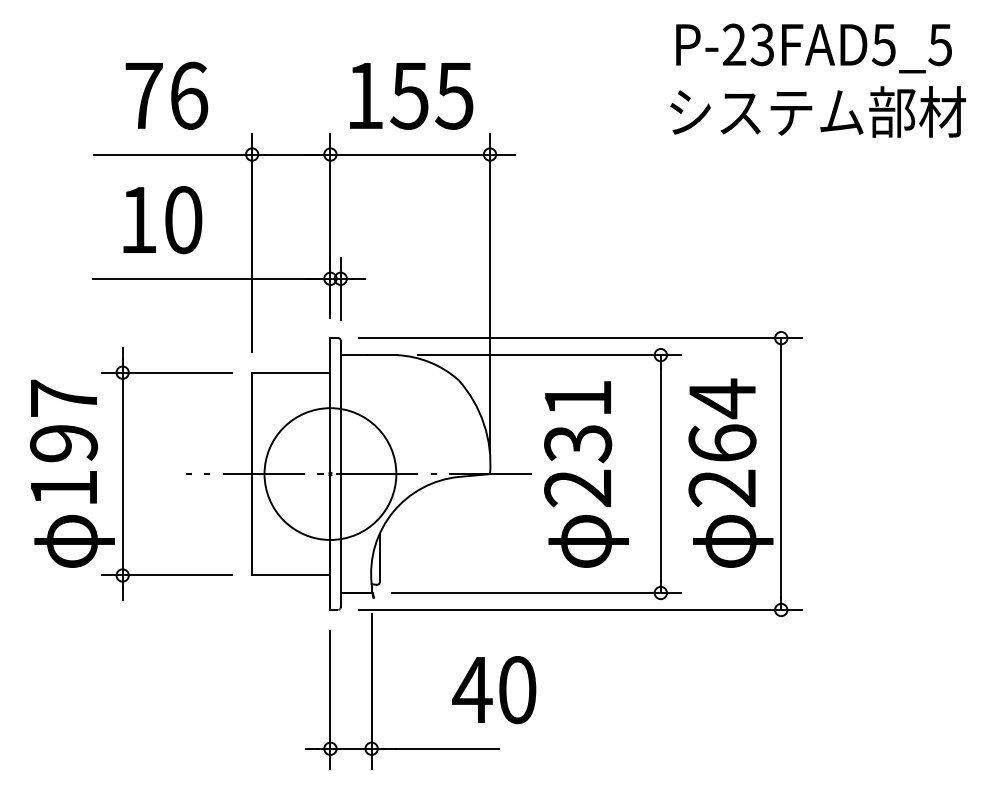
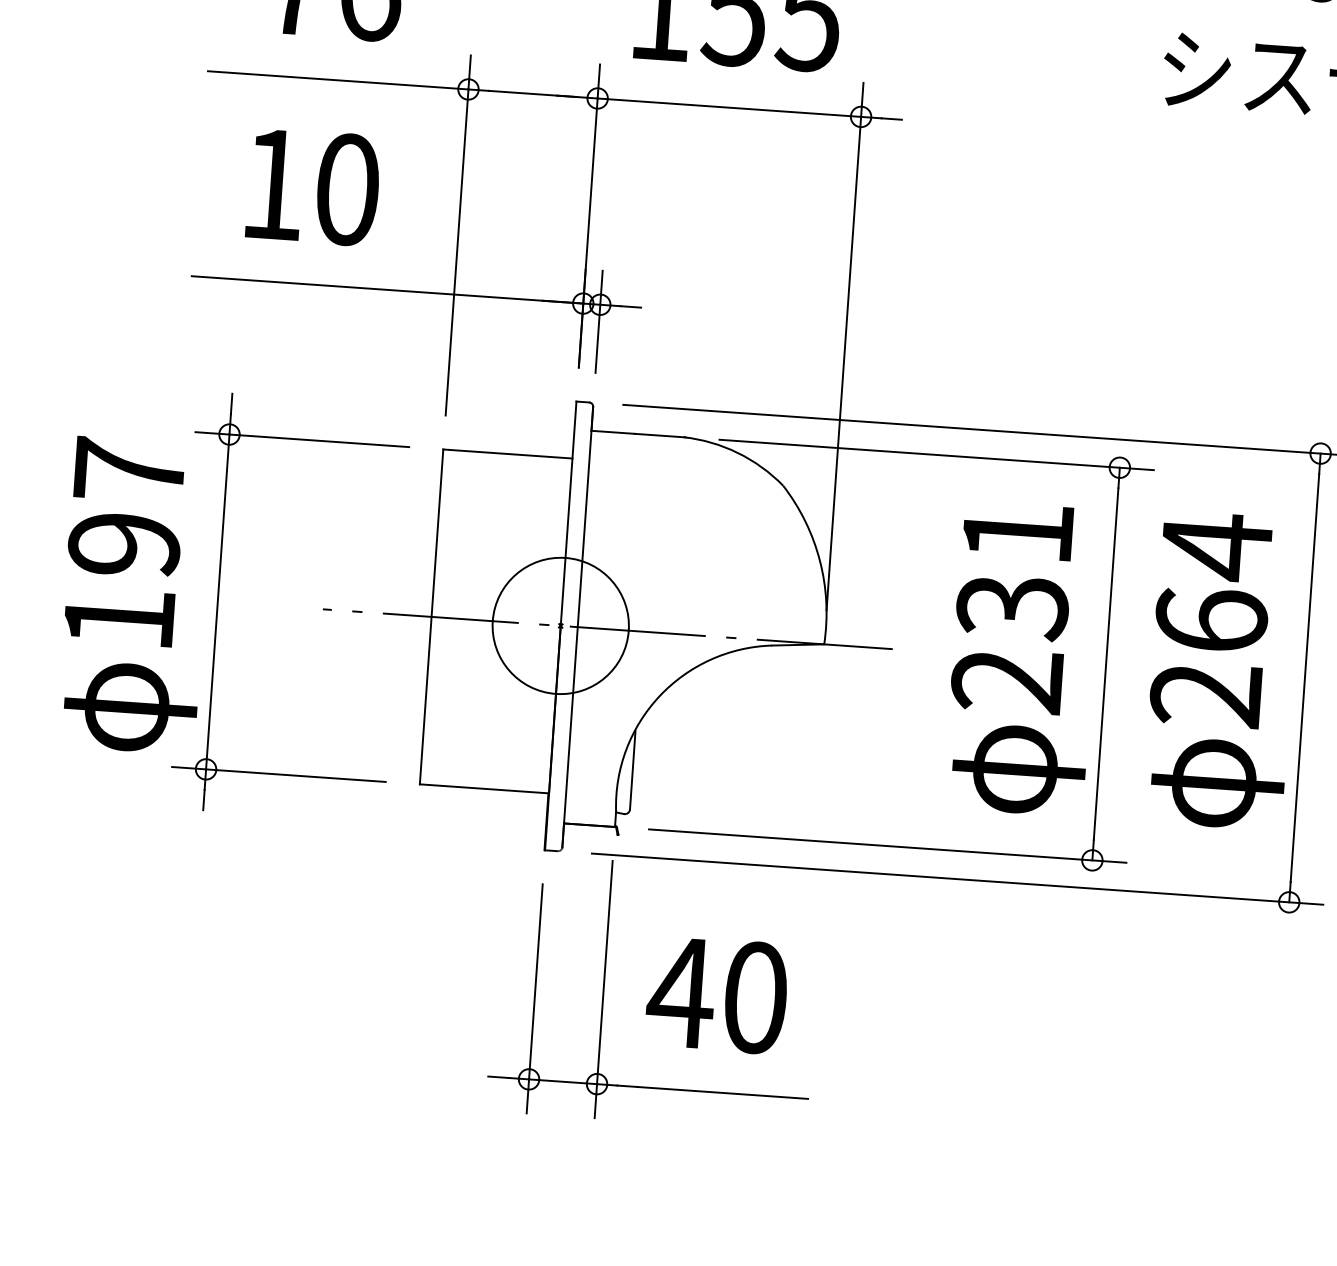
circle: (330, 473) -> (560, 624), size x0.62
text: (586, 474) -> (1023, 658), moved
text: (494, 690) -> (717, 995), moved

